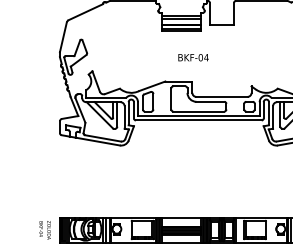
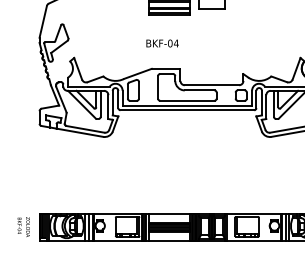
text: (193, 57) -> (162, 43), moved

